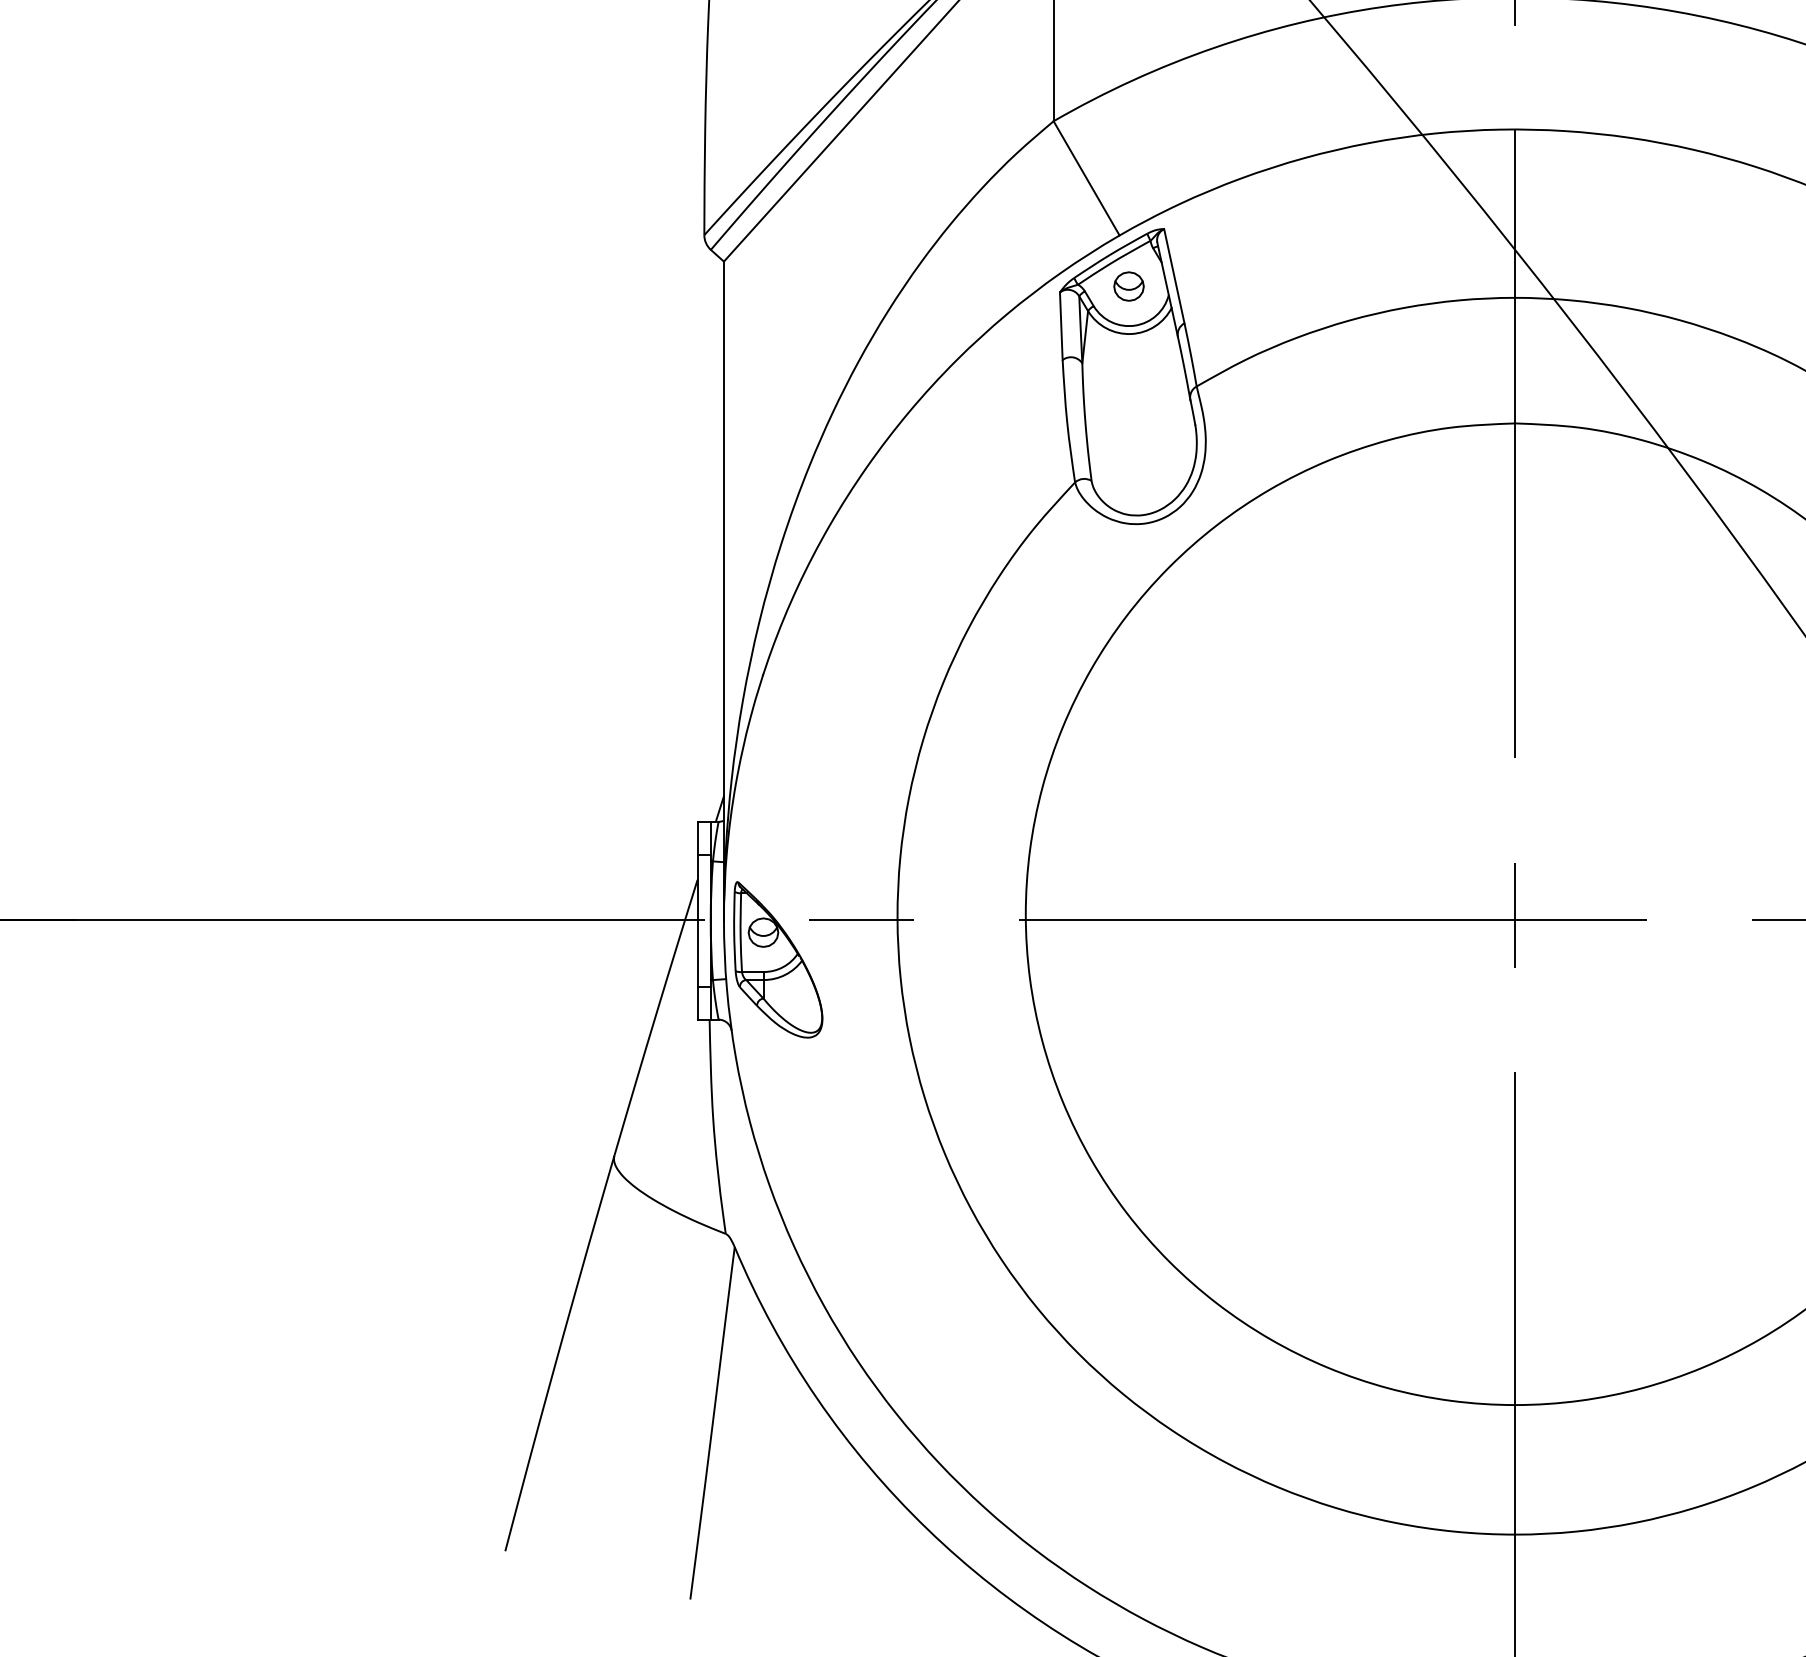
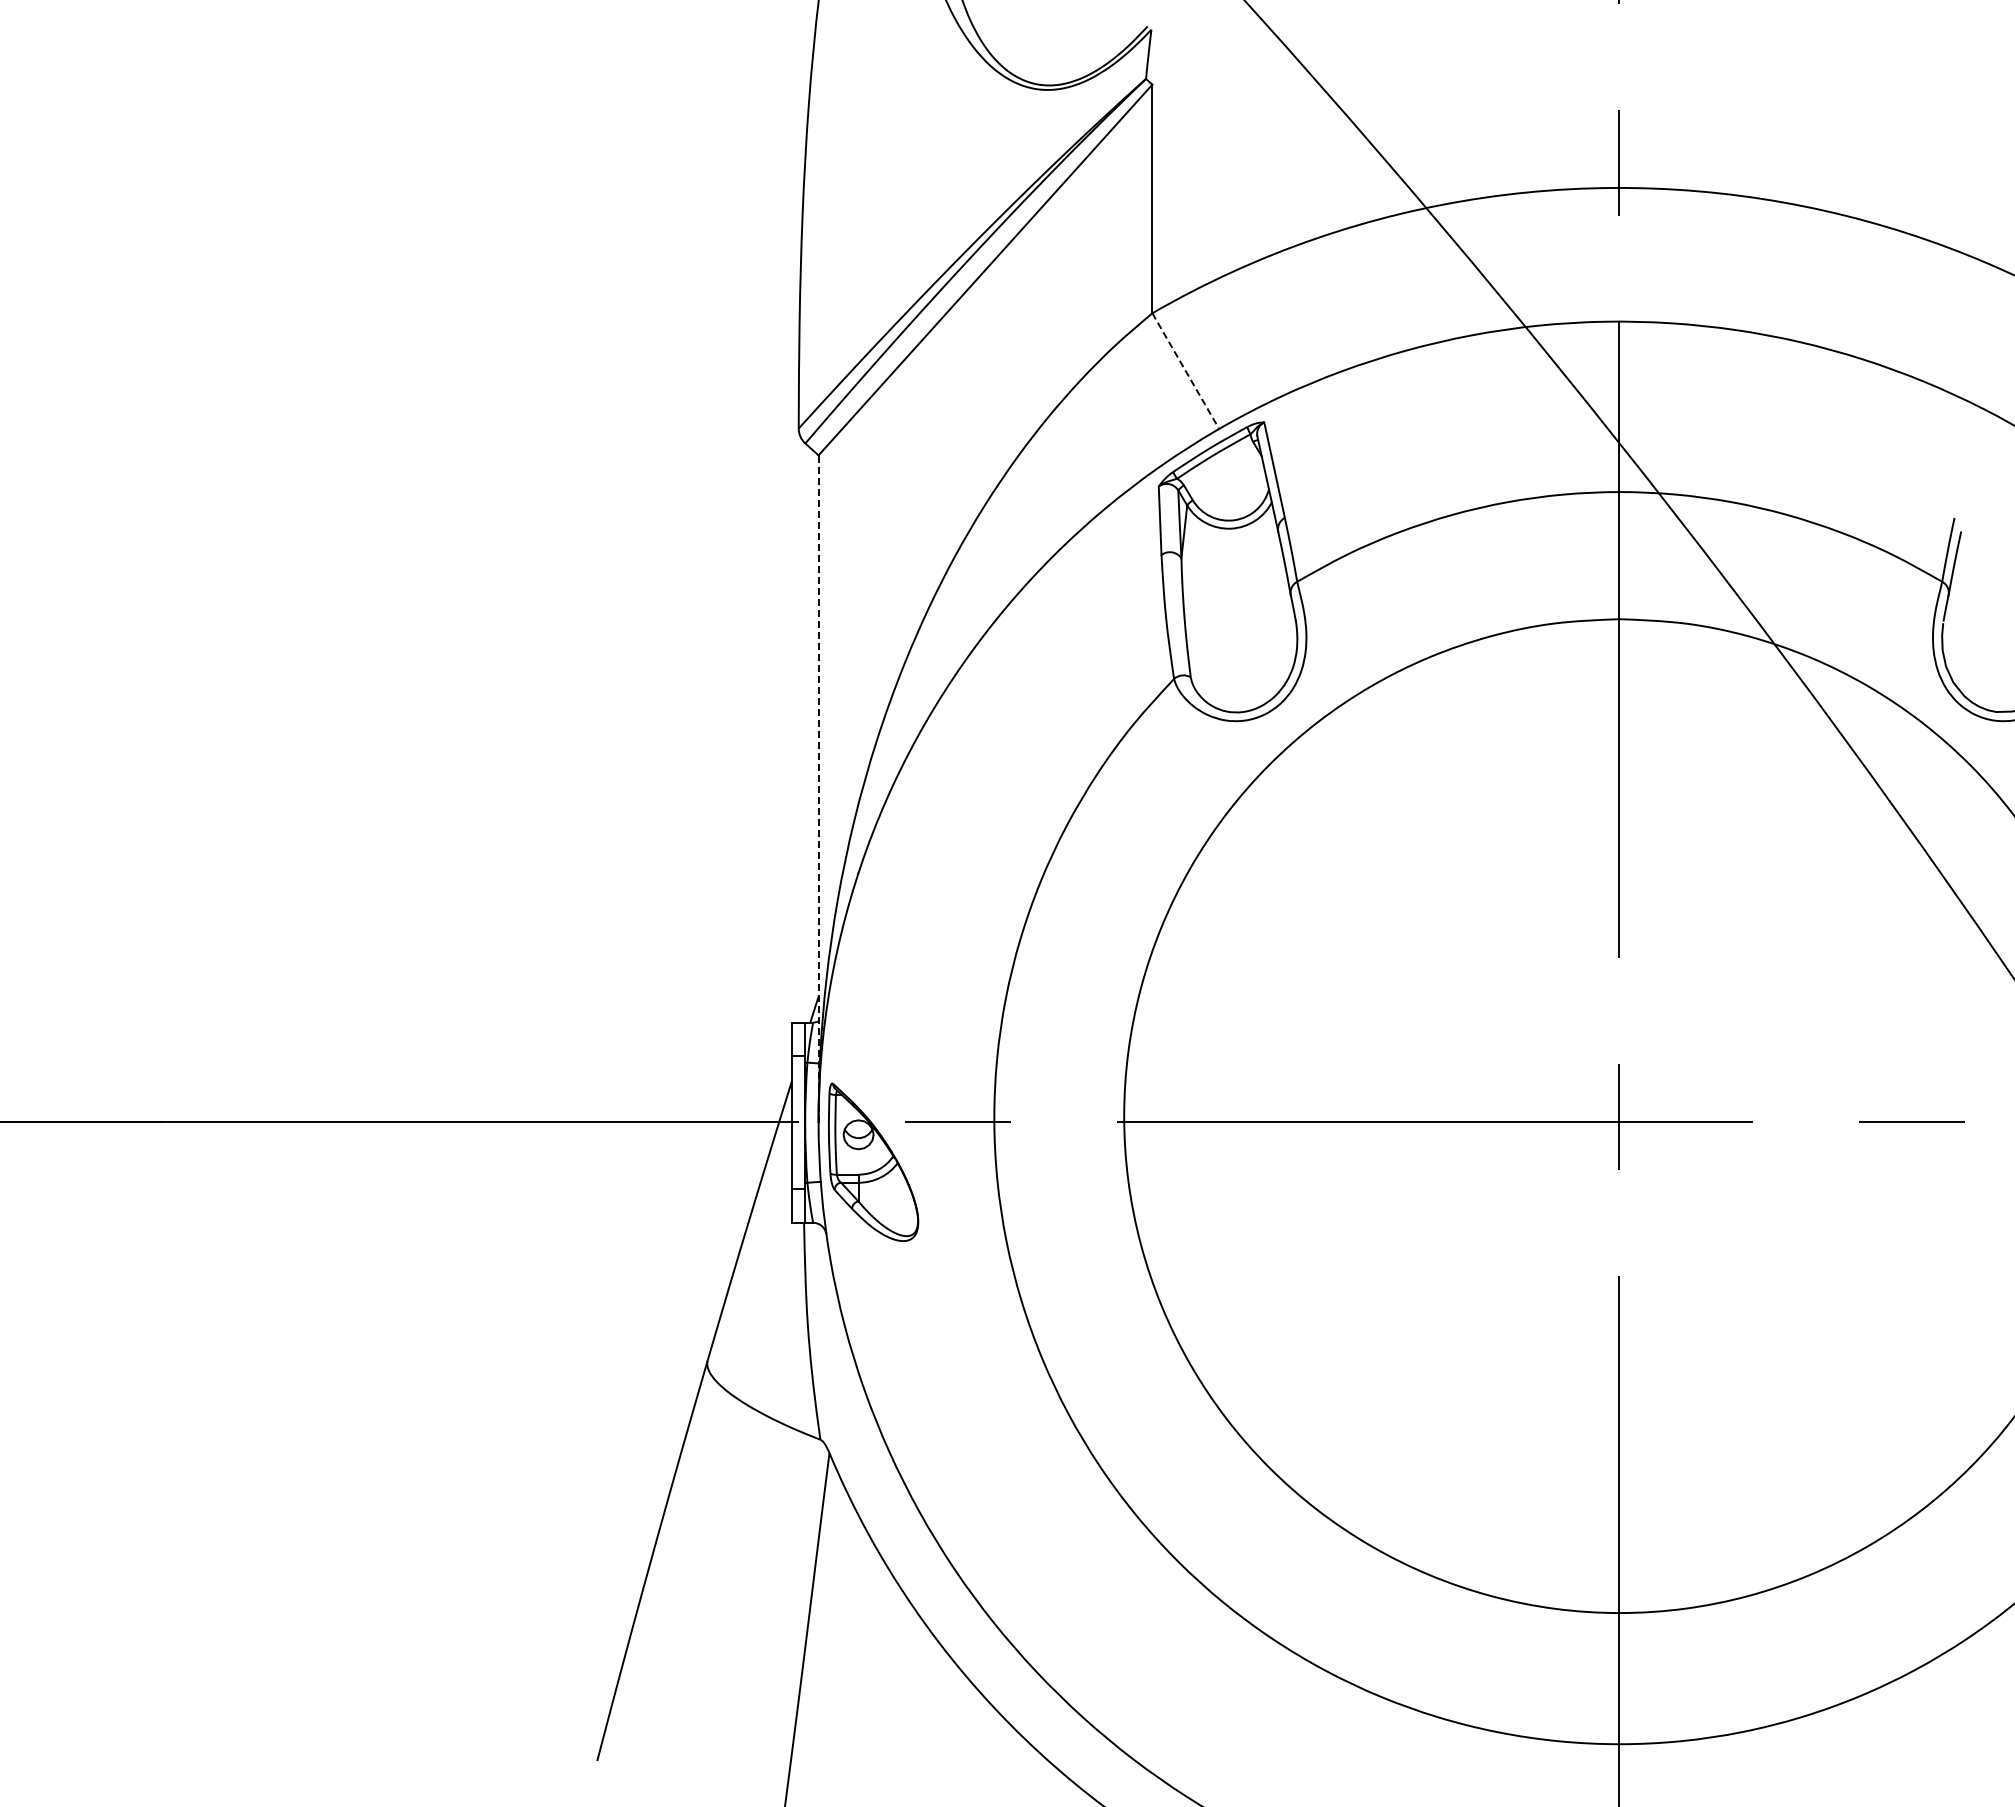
line: (1086, 178) -> (1185, 371), solid -> dashed
part: (1128, 286) -> (1228, 480), removed
line: (723, 591) -> (818, 789), solid -> dashed

